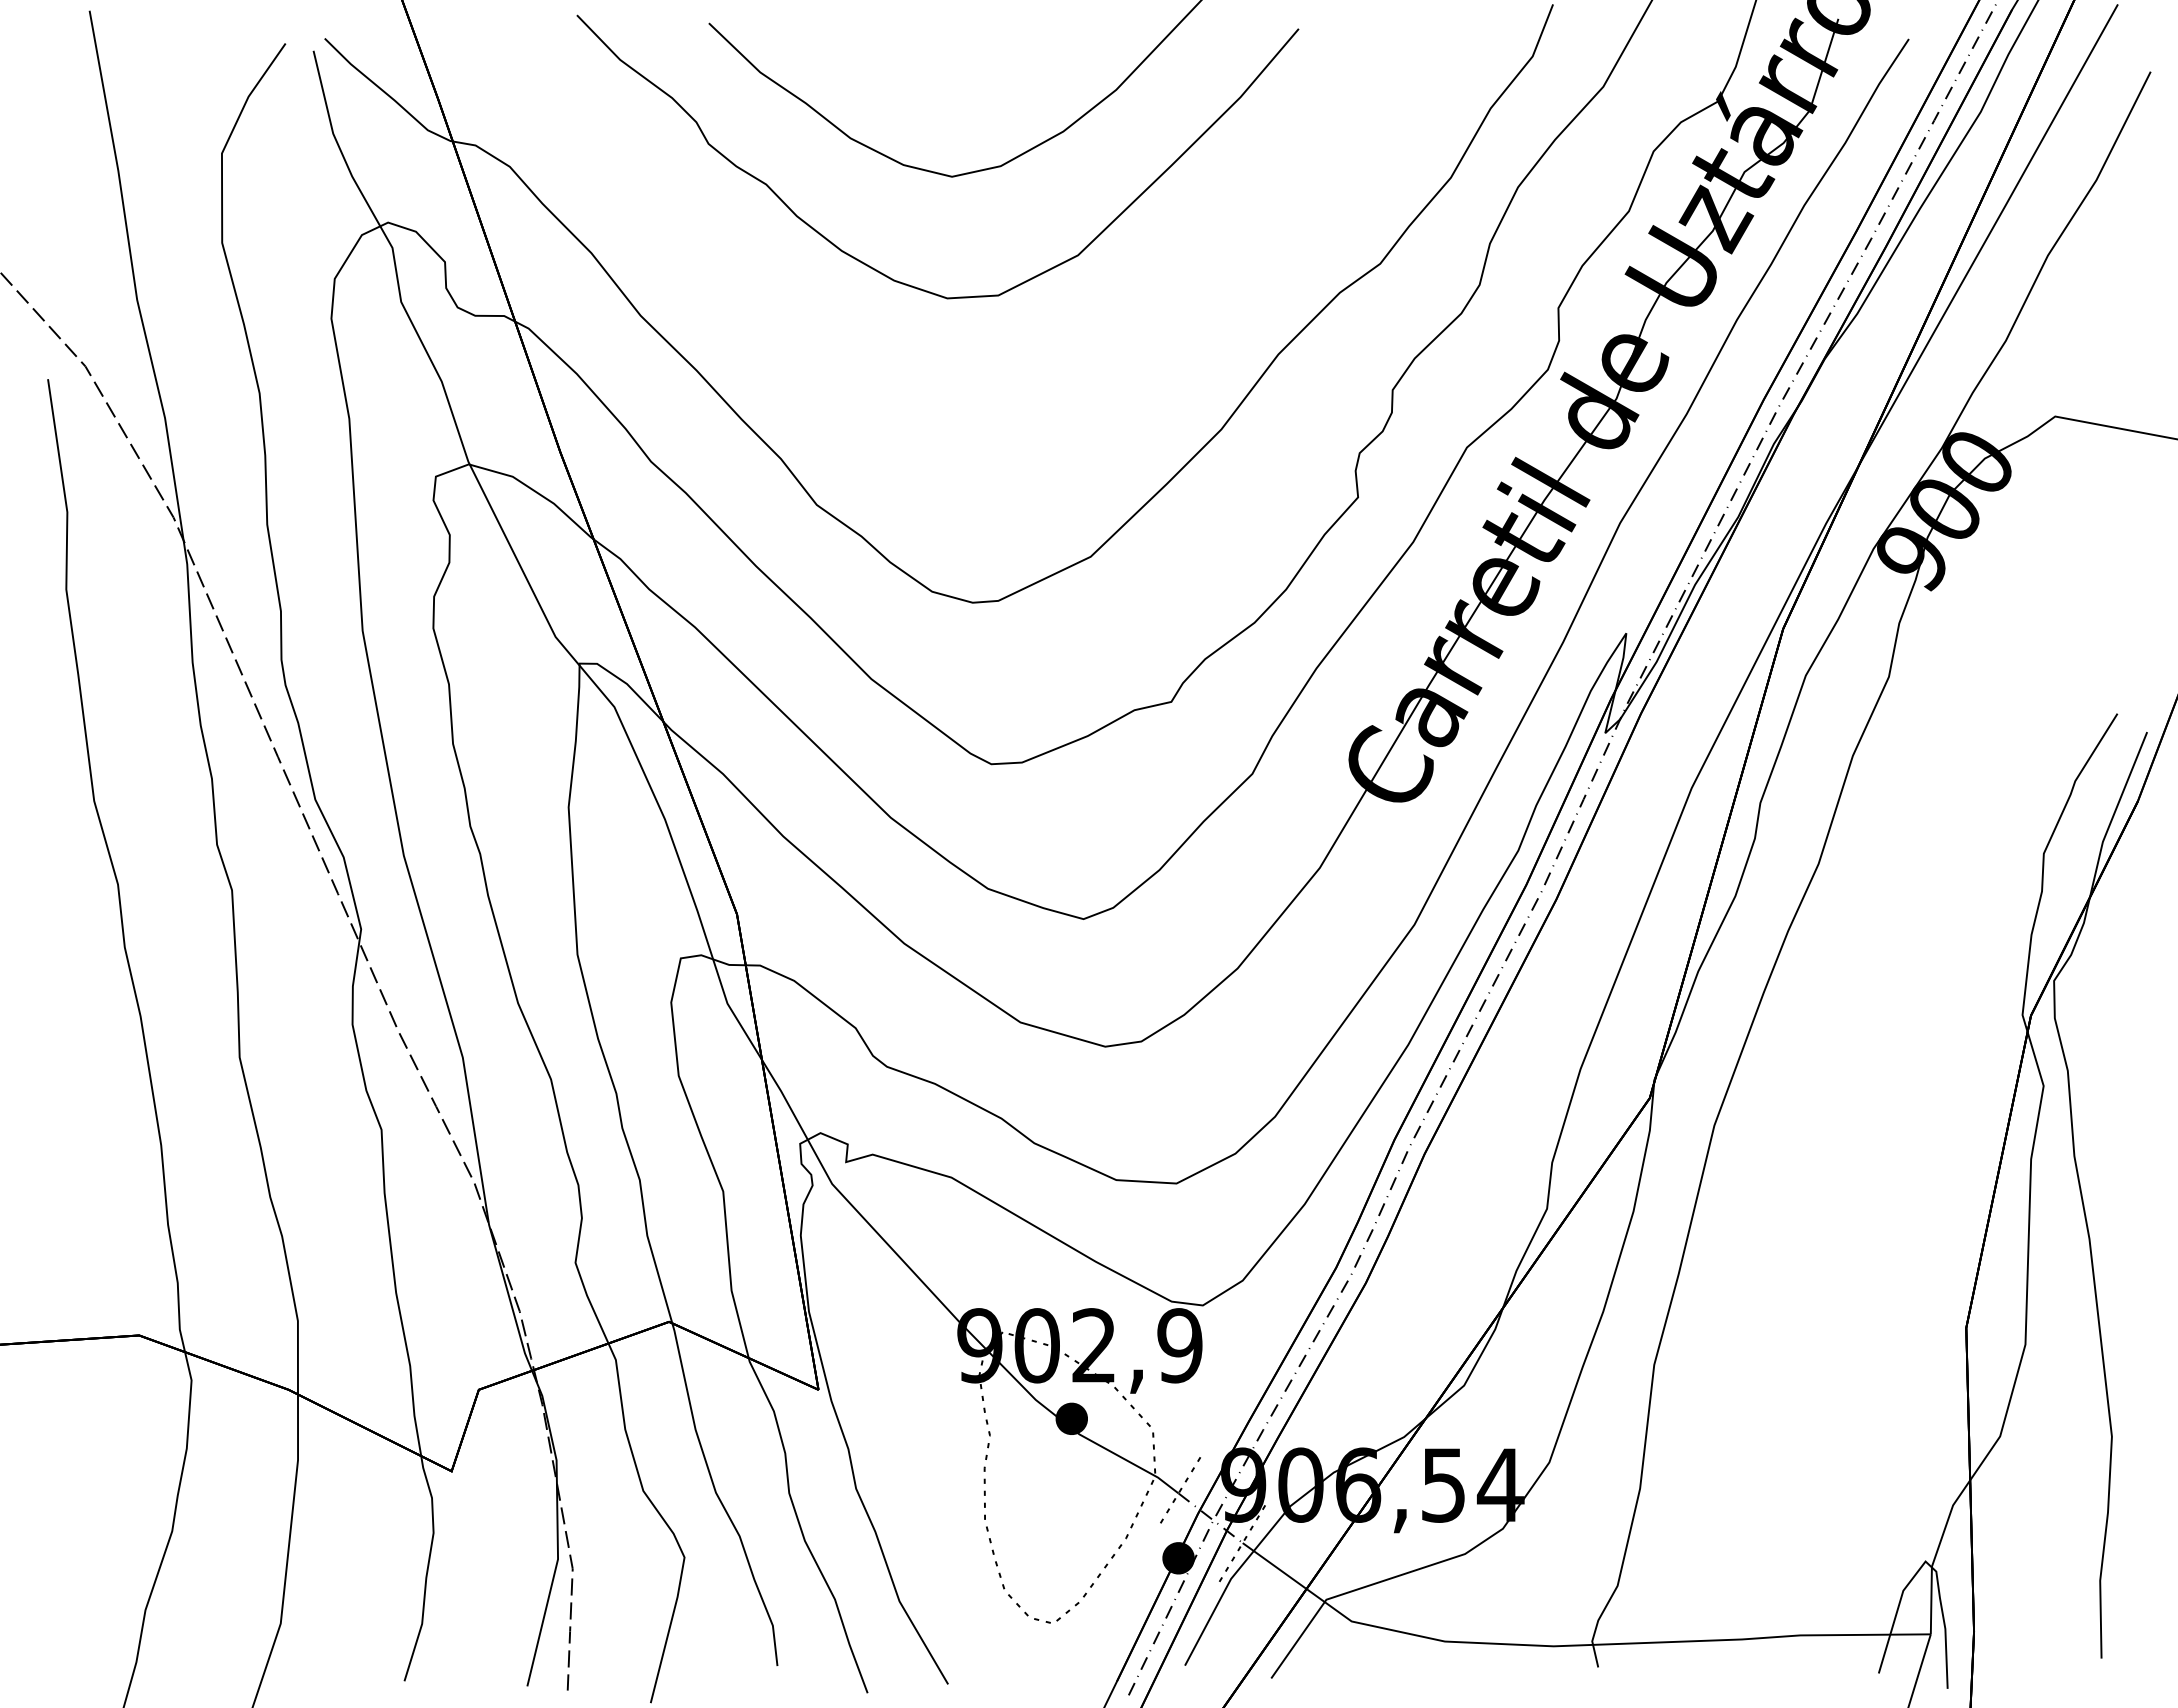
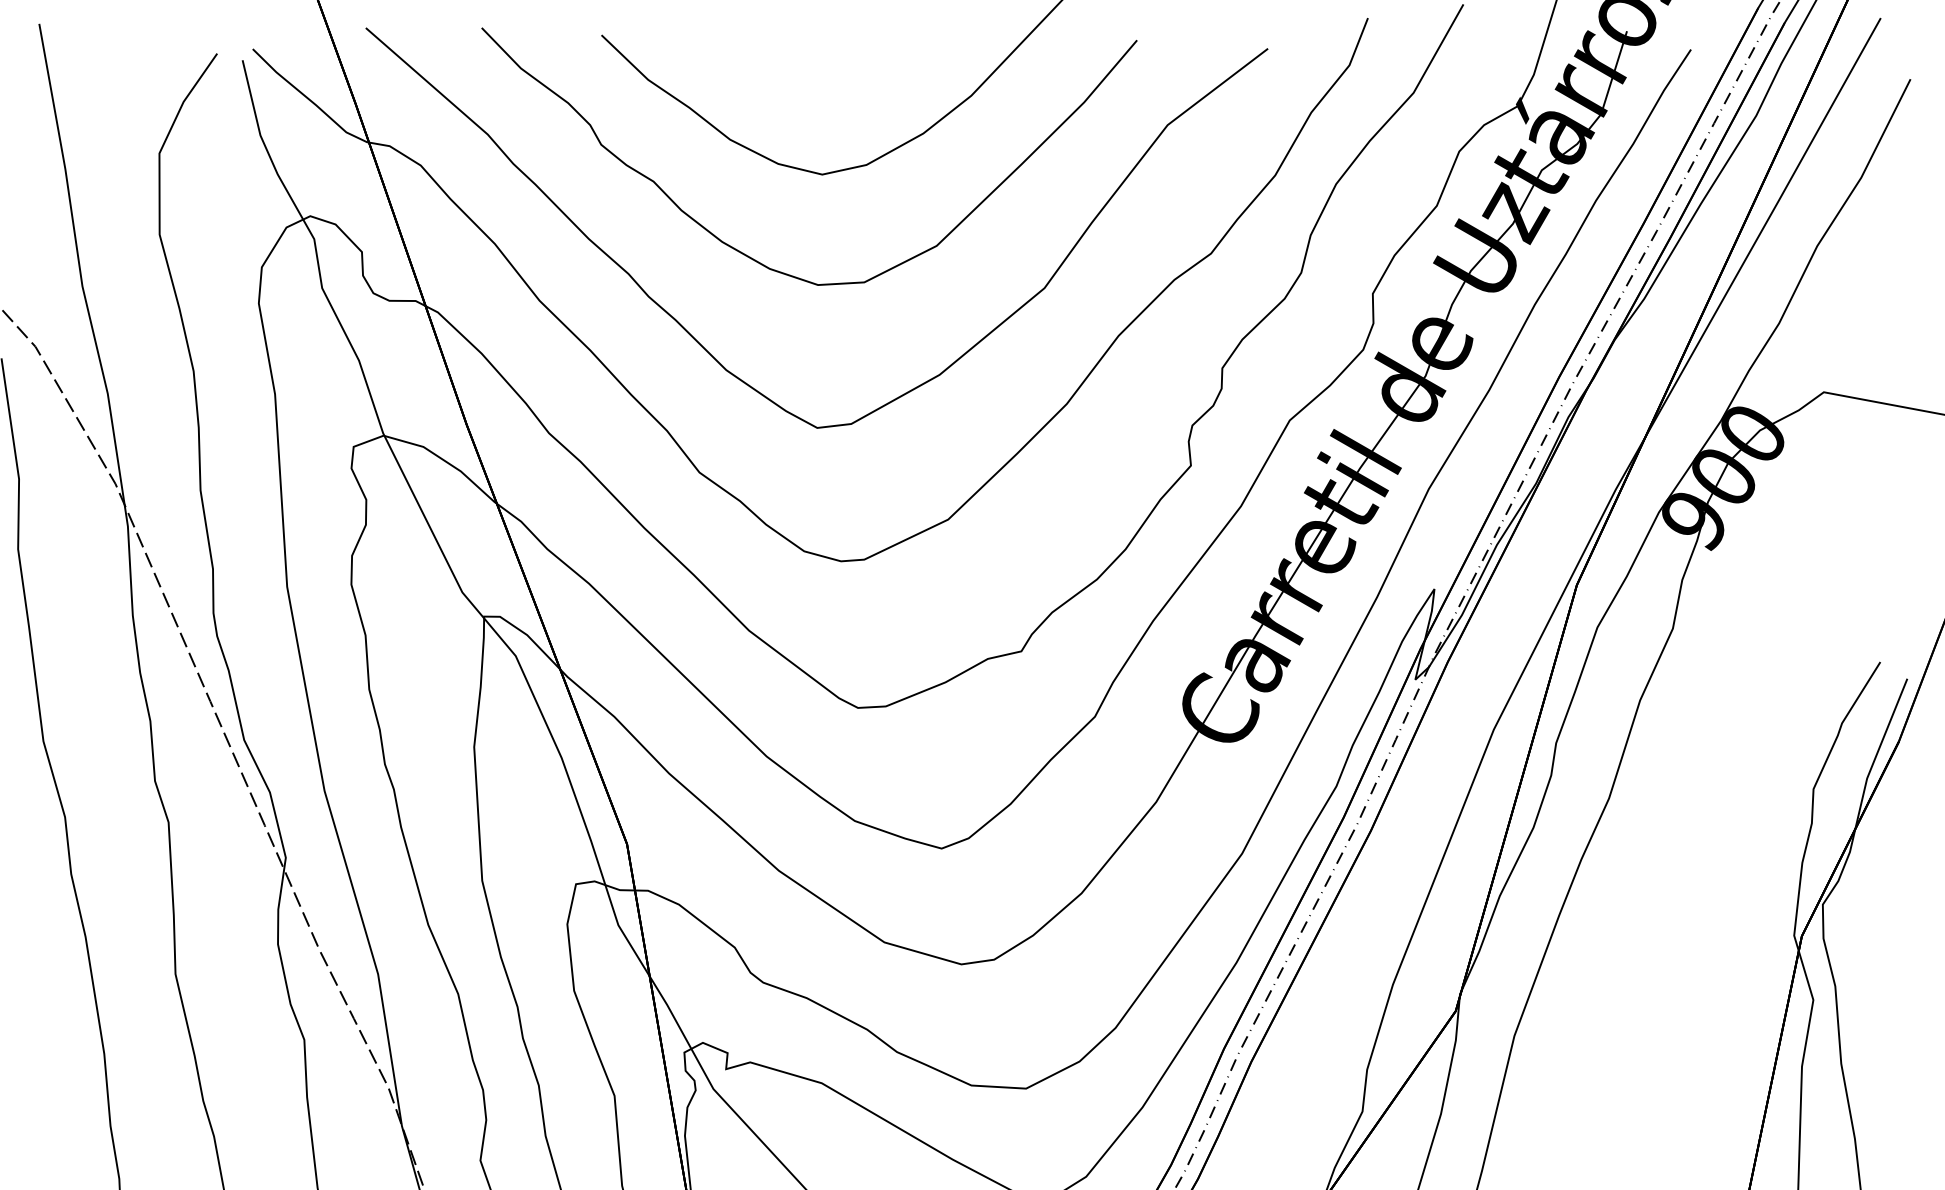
curve: (818, 363) -> (701, 344), added

